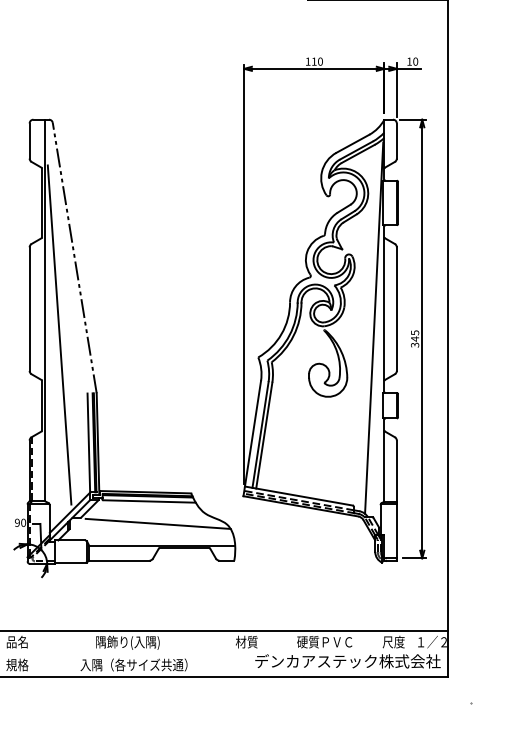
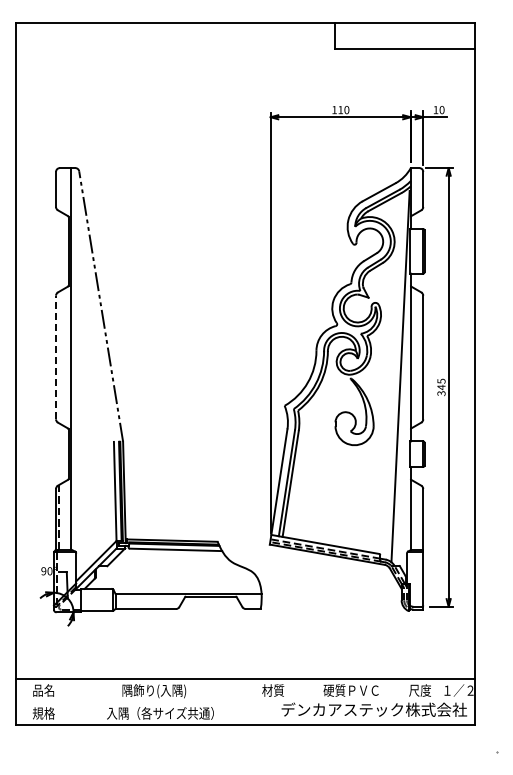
line: (30, 309) -> (56, 357), solid -> dashed
line: (59, 334) -> (85, 382), removed
line: (158, 524) -> (184, 572), removed

